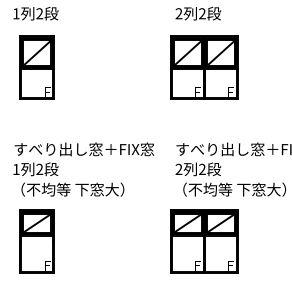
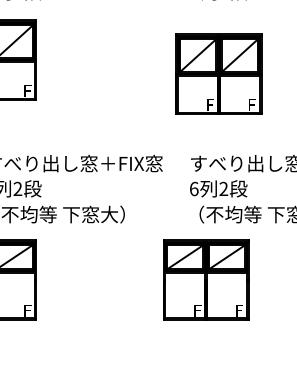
part: (204, 67) -> (218, 73), moved
text: (178, 169) -> (193, 189), 2 -> 6
part: (204, 241) -> (206, 280), moved

